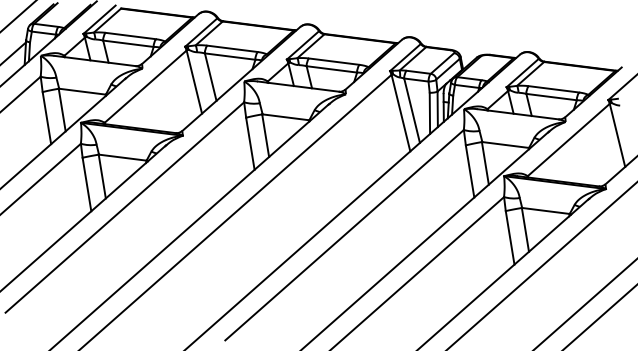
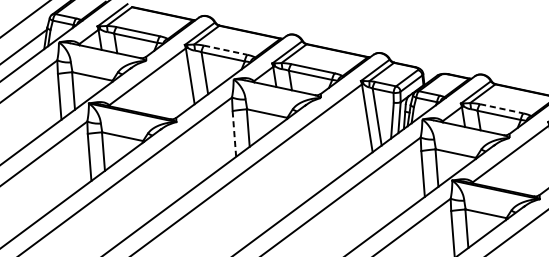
line: (232, 48) -> (225, 49), solid -> dashed
line: (554, 89) -> (502, 109), solid -> dashed
line: (250, 143) -> (234, 133), solid -> dashed

